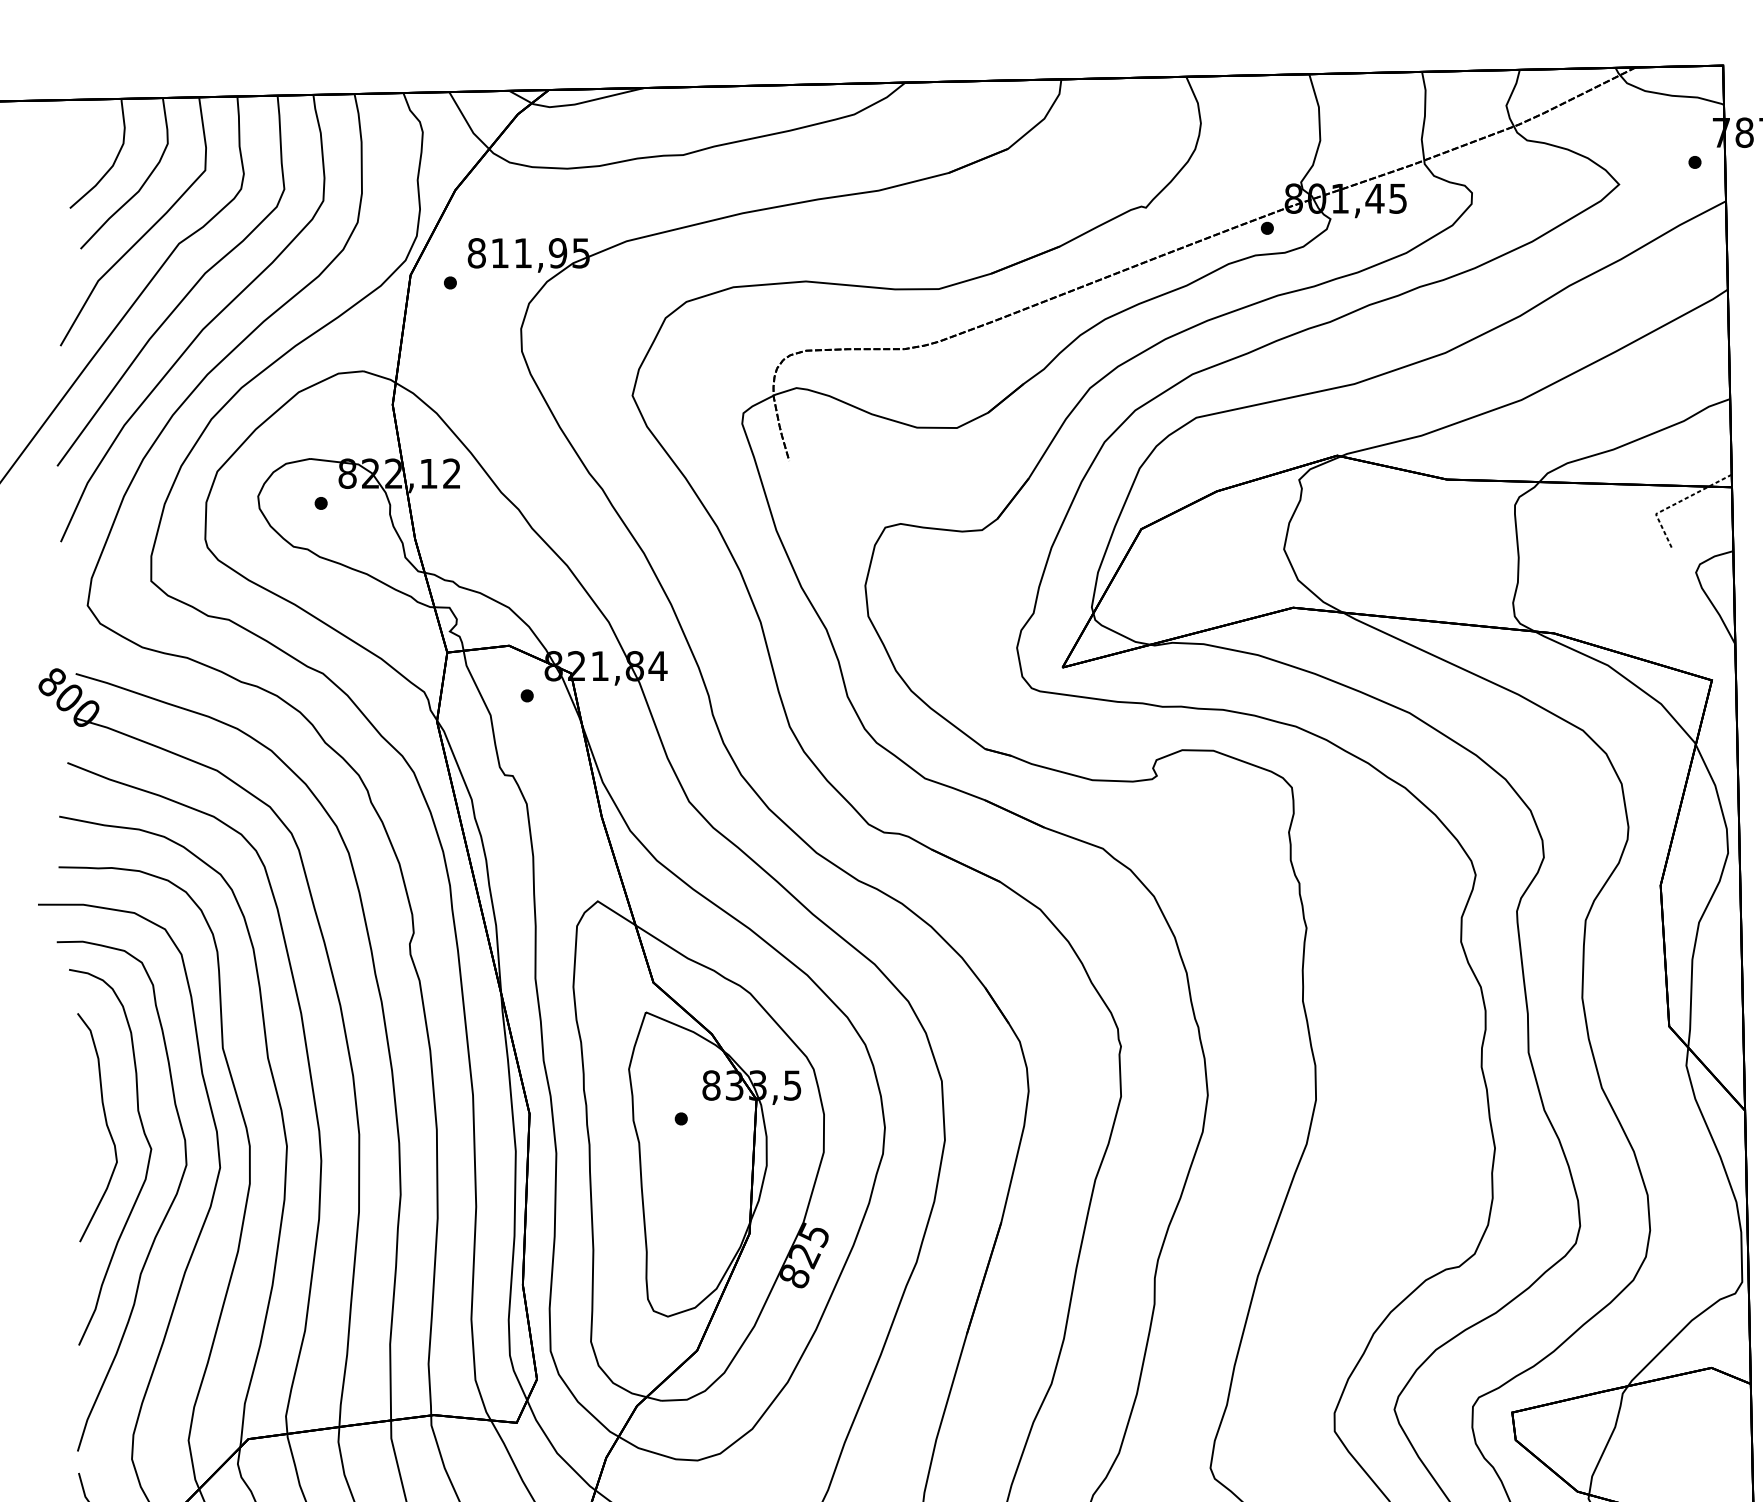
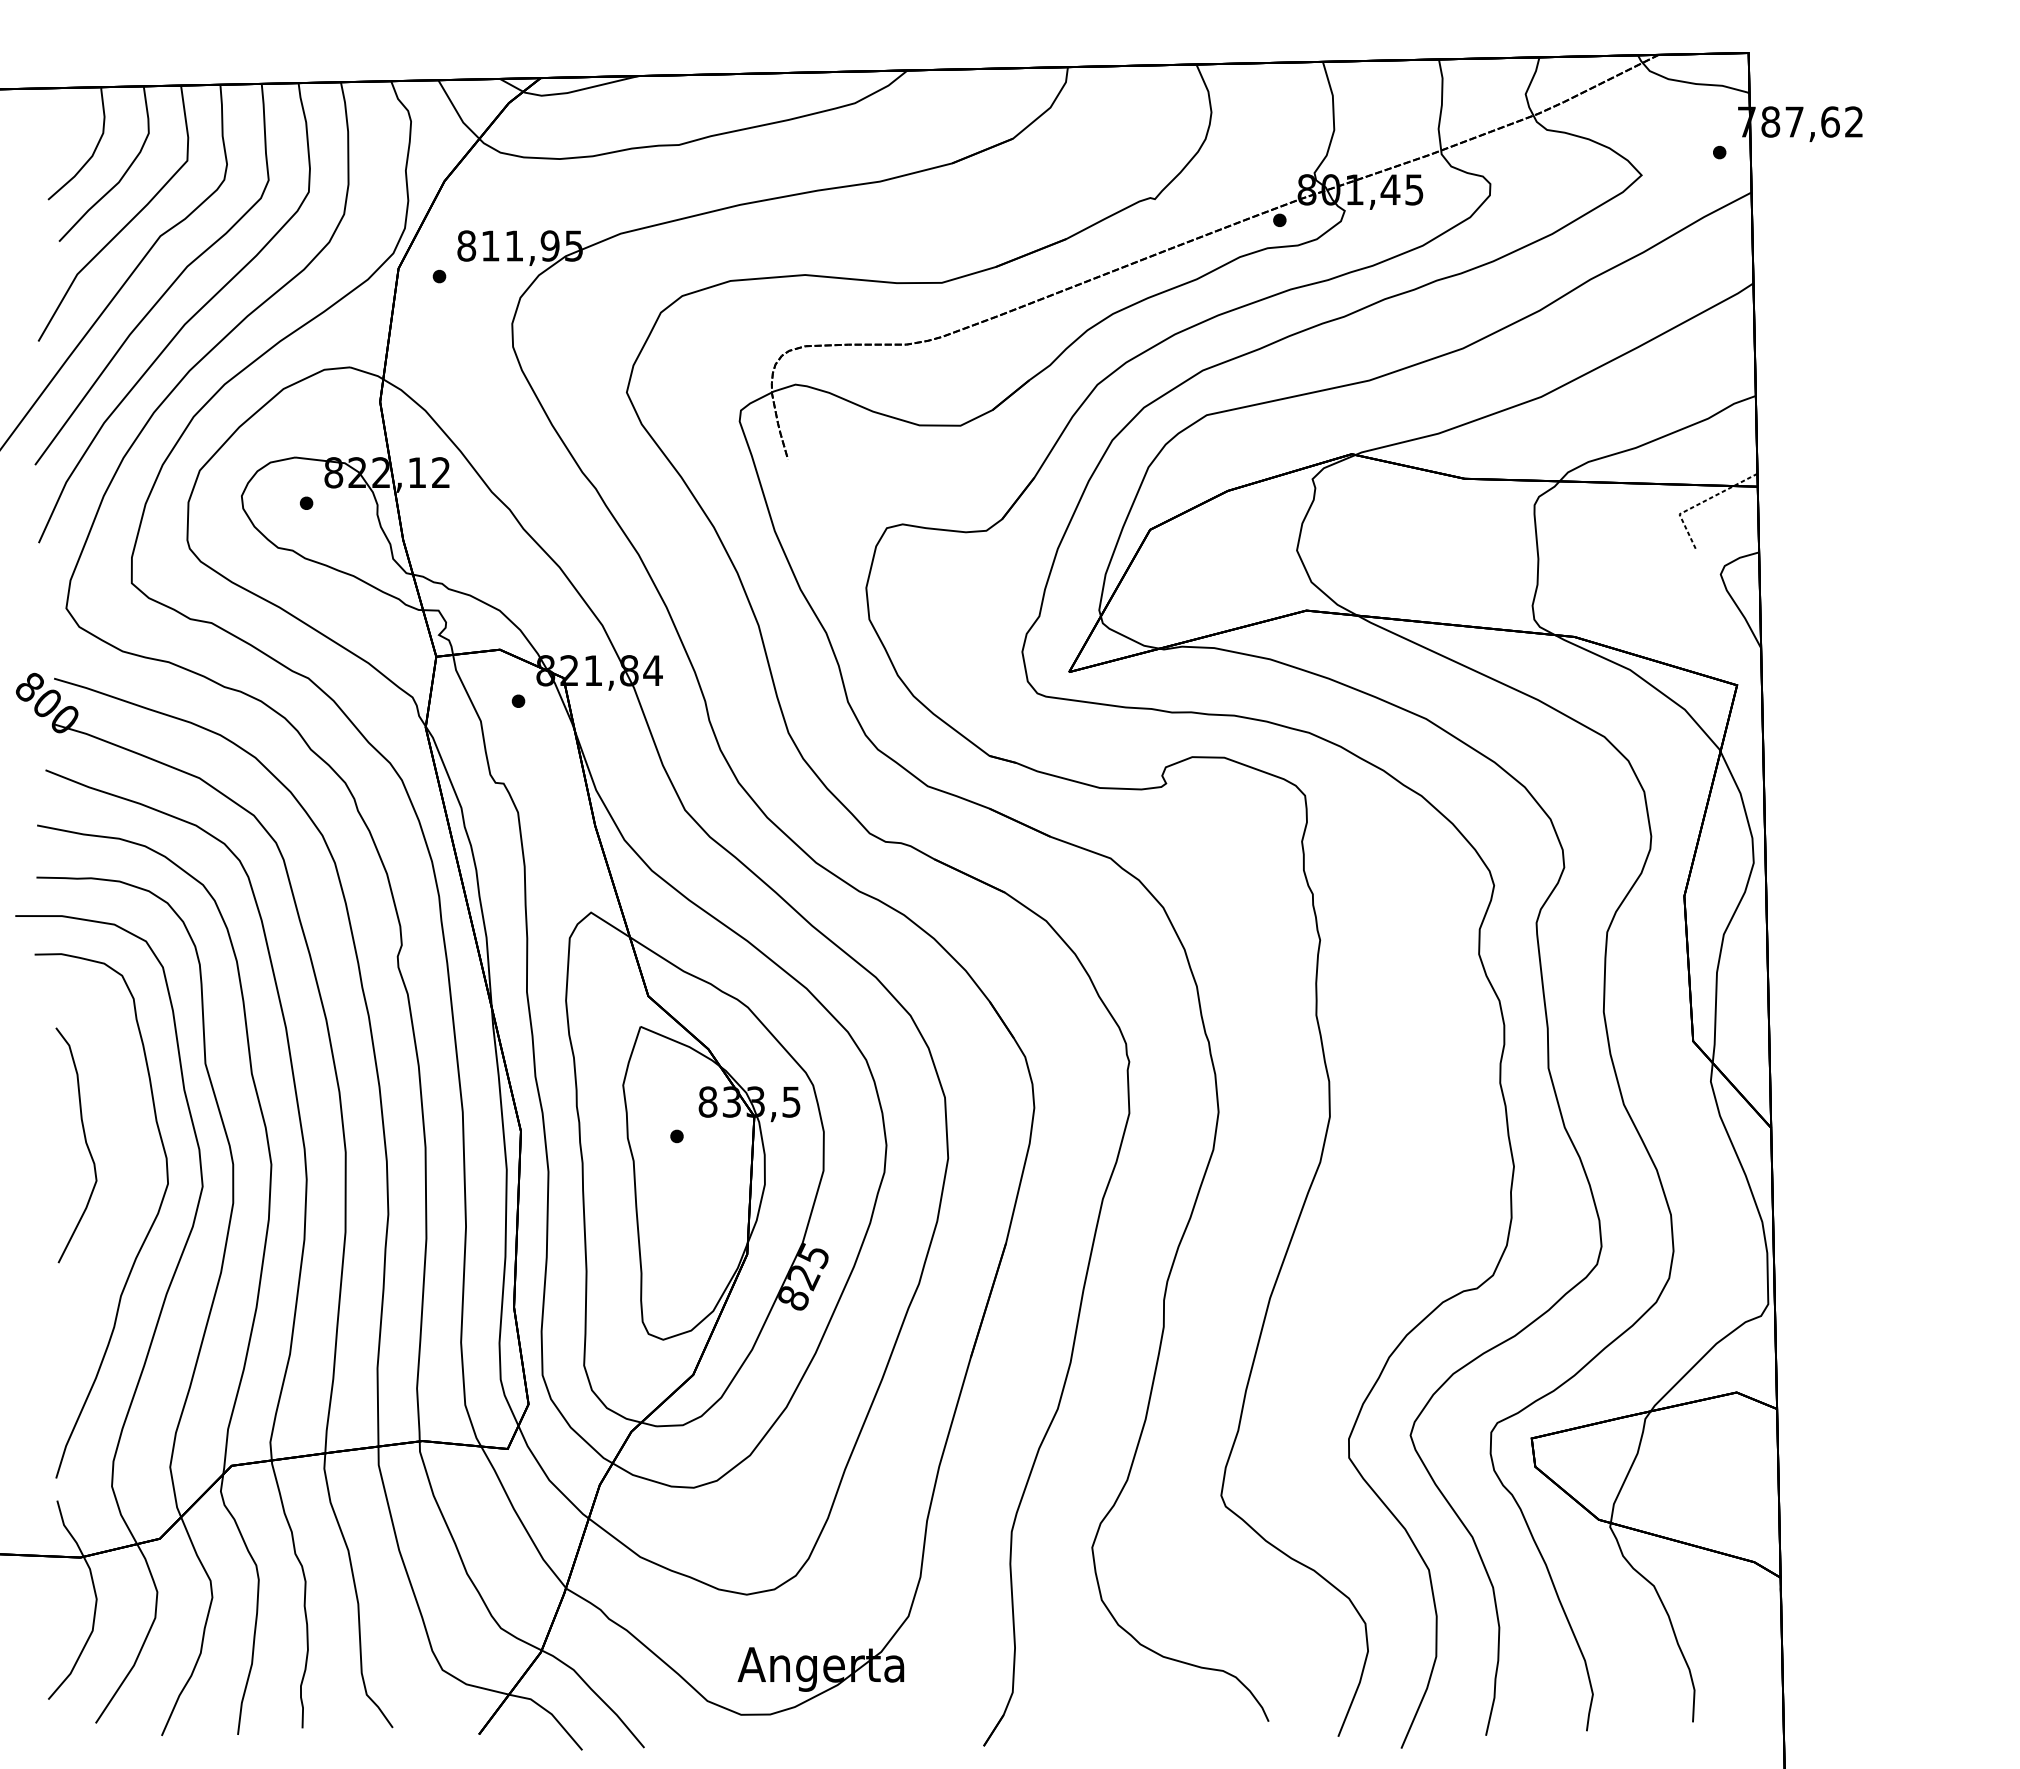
curve: (147, 1165) -> (127, 1184), removed

